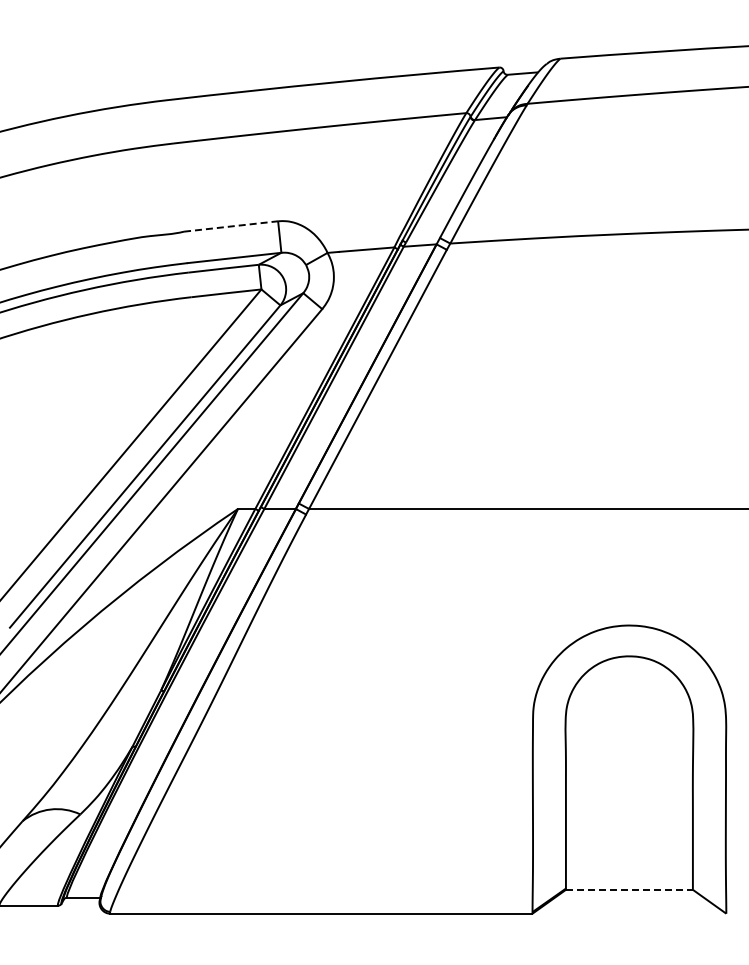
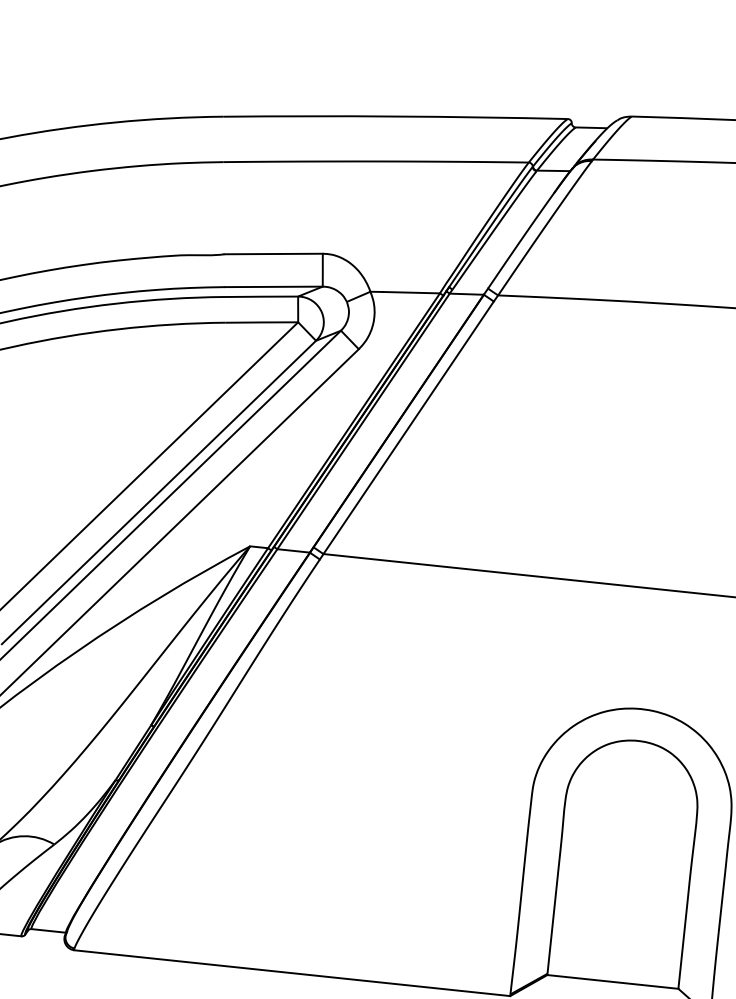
line: (231, 226) -> (274, 254), dashed -> solid
line: (629, 889) -> (612, 981), dashed -> solid

